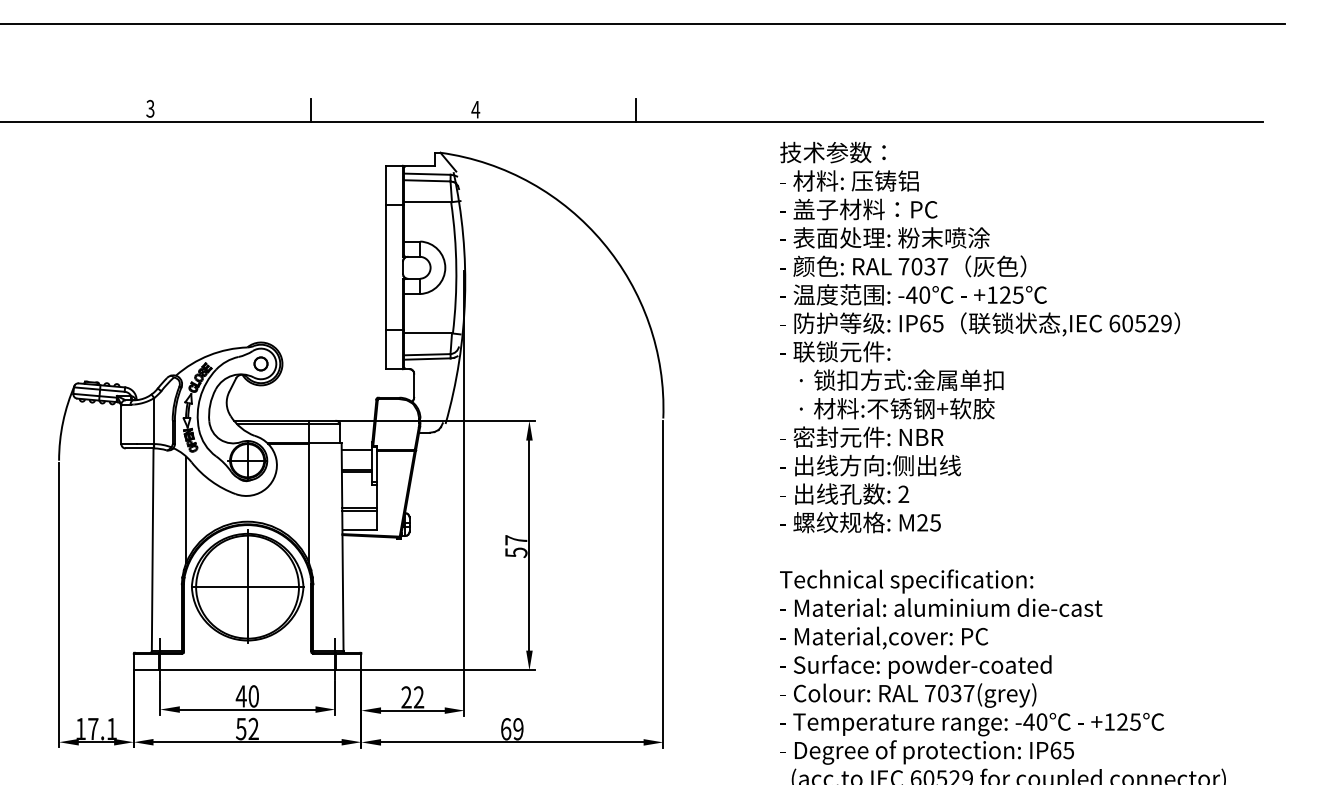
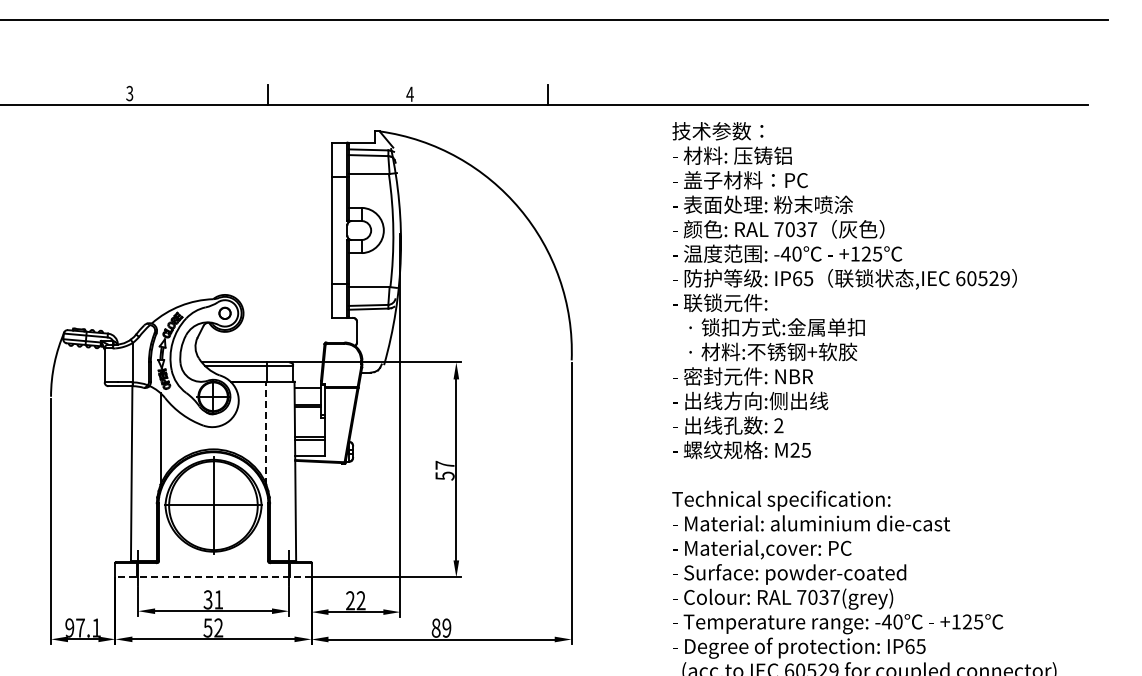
line: (309, 503) -> (266, 433), solid -> dashed
line: (246, 670) -> (212, 577), solid -> dashed
text: (247, 695) -> (213, 599), 40 -> 31
text: (80, 728) -> (69, 627), 17.1 -> 97.1
text: (505, 728) -> (435, 627), 69 -> 89

